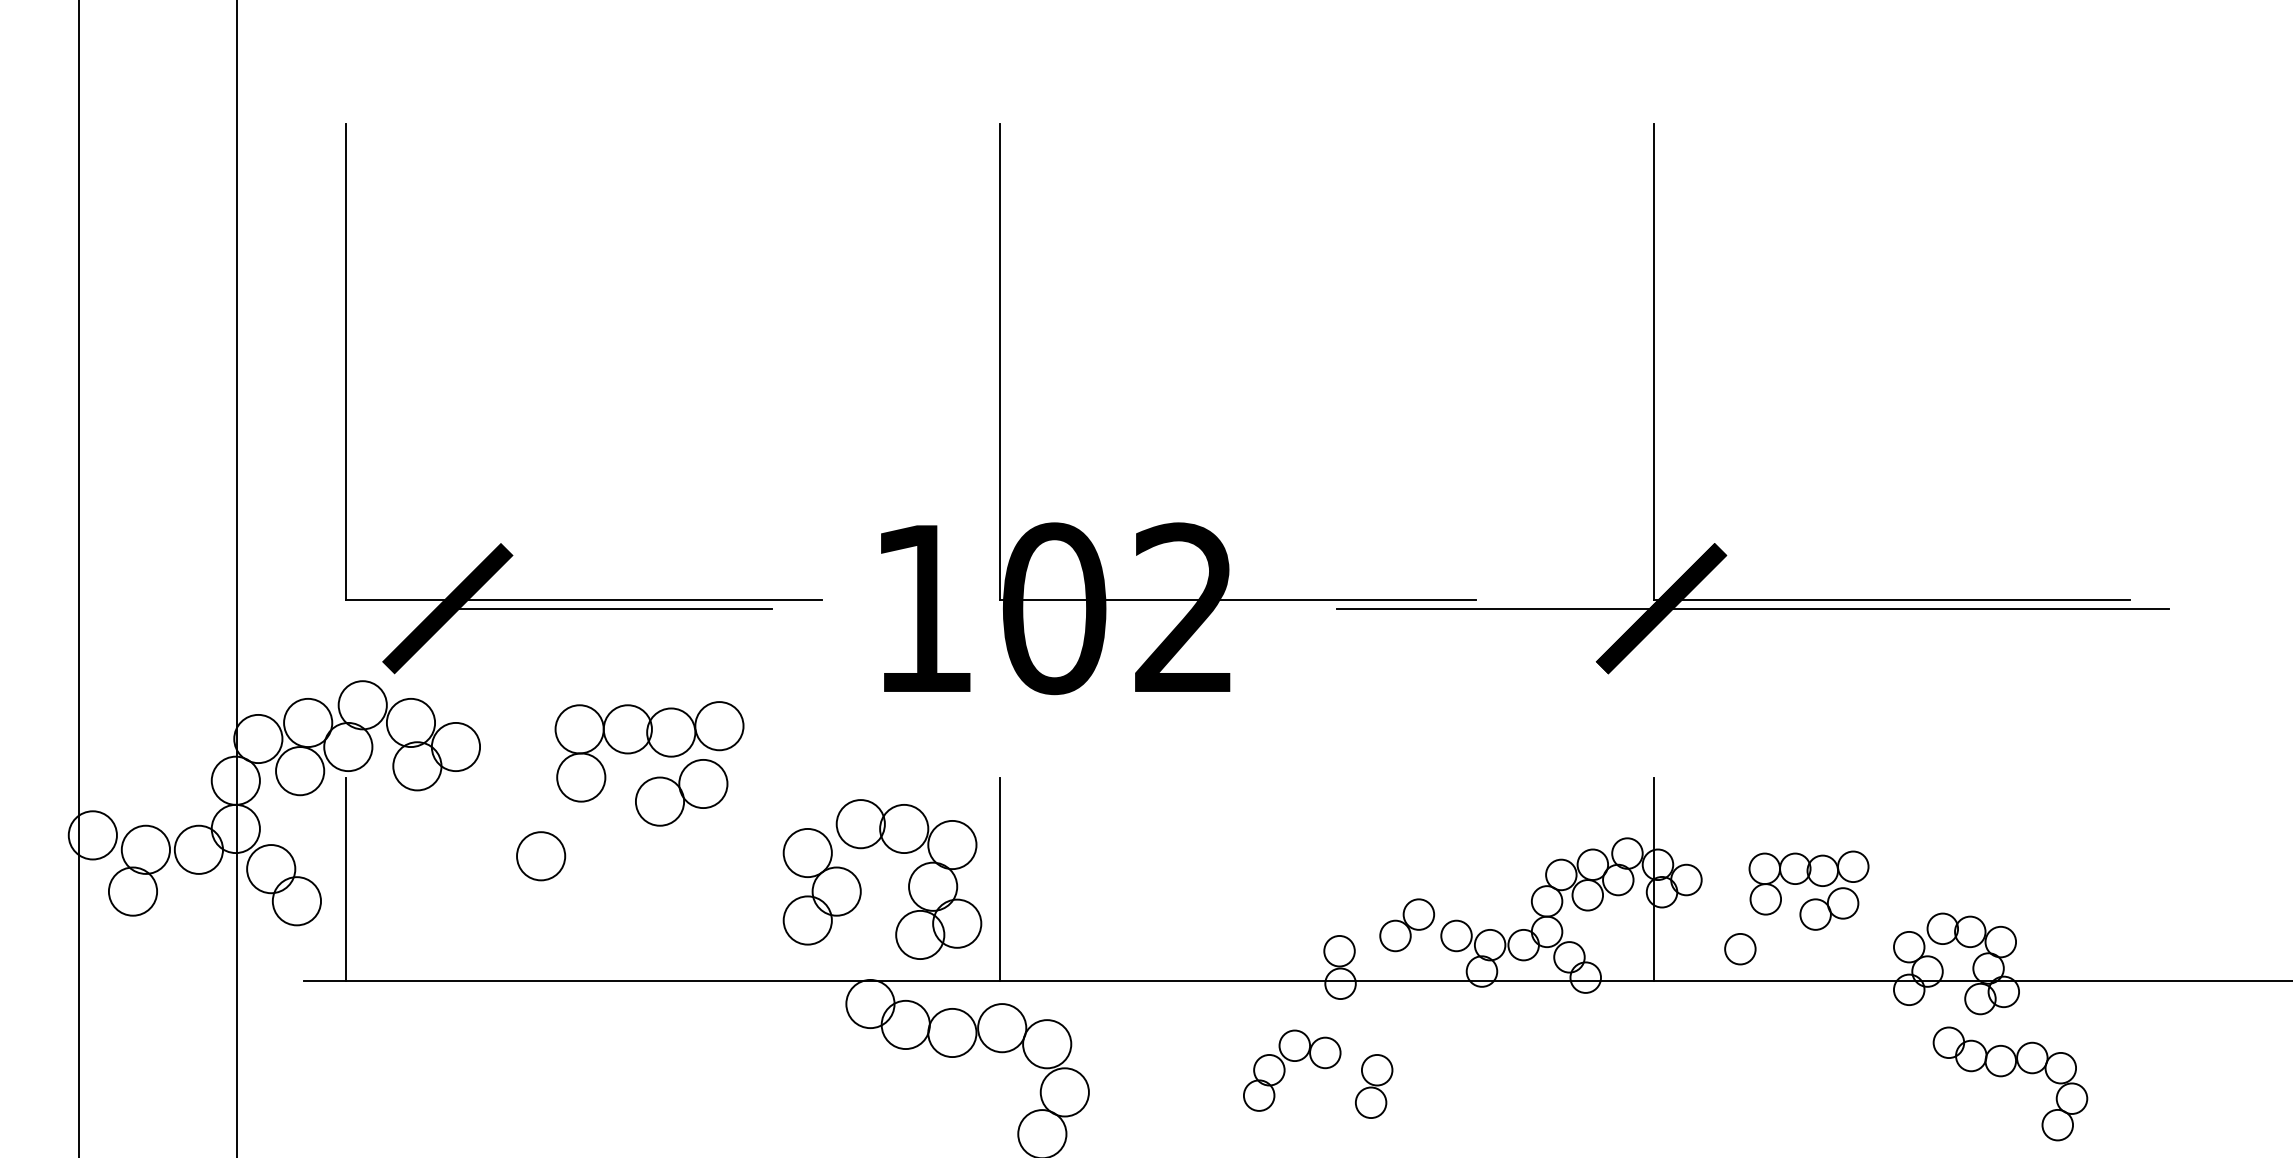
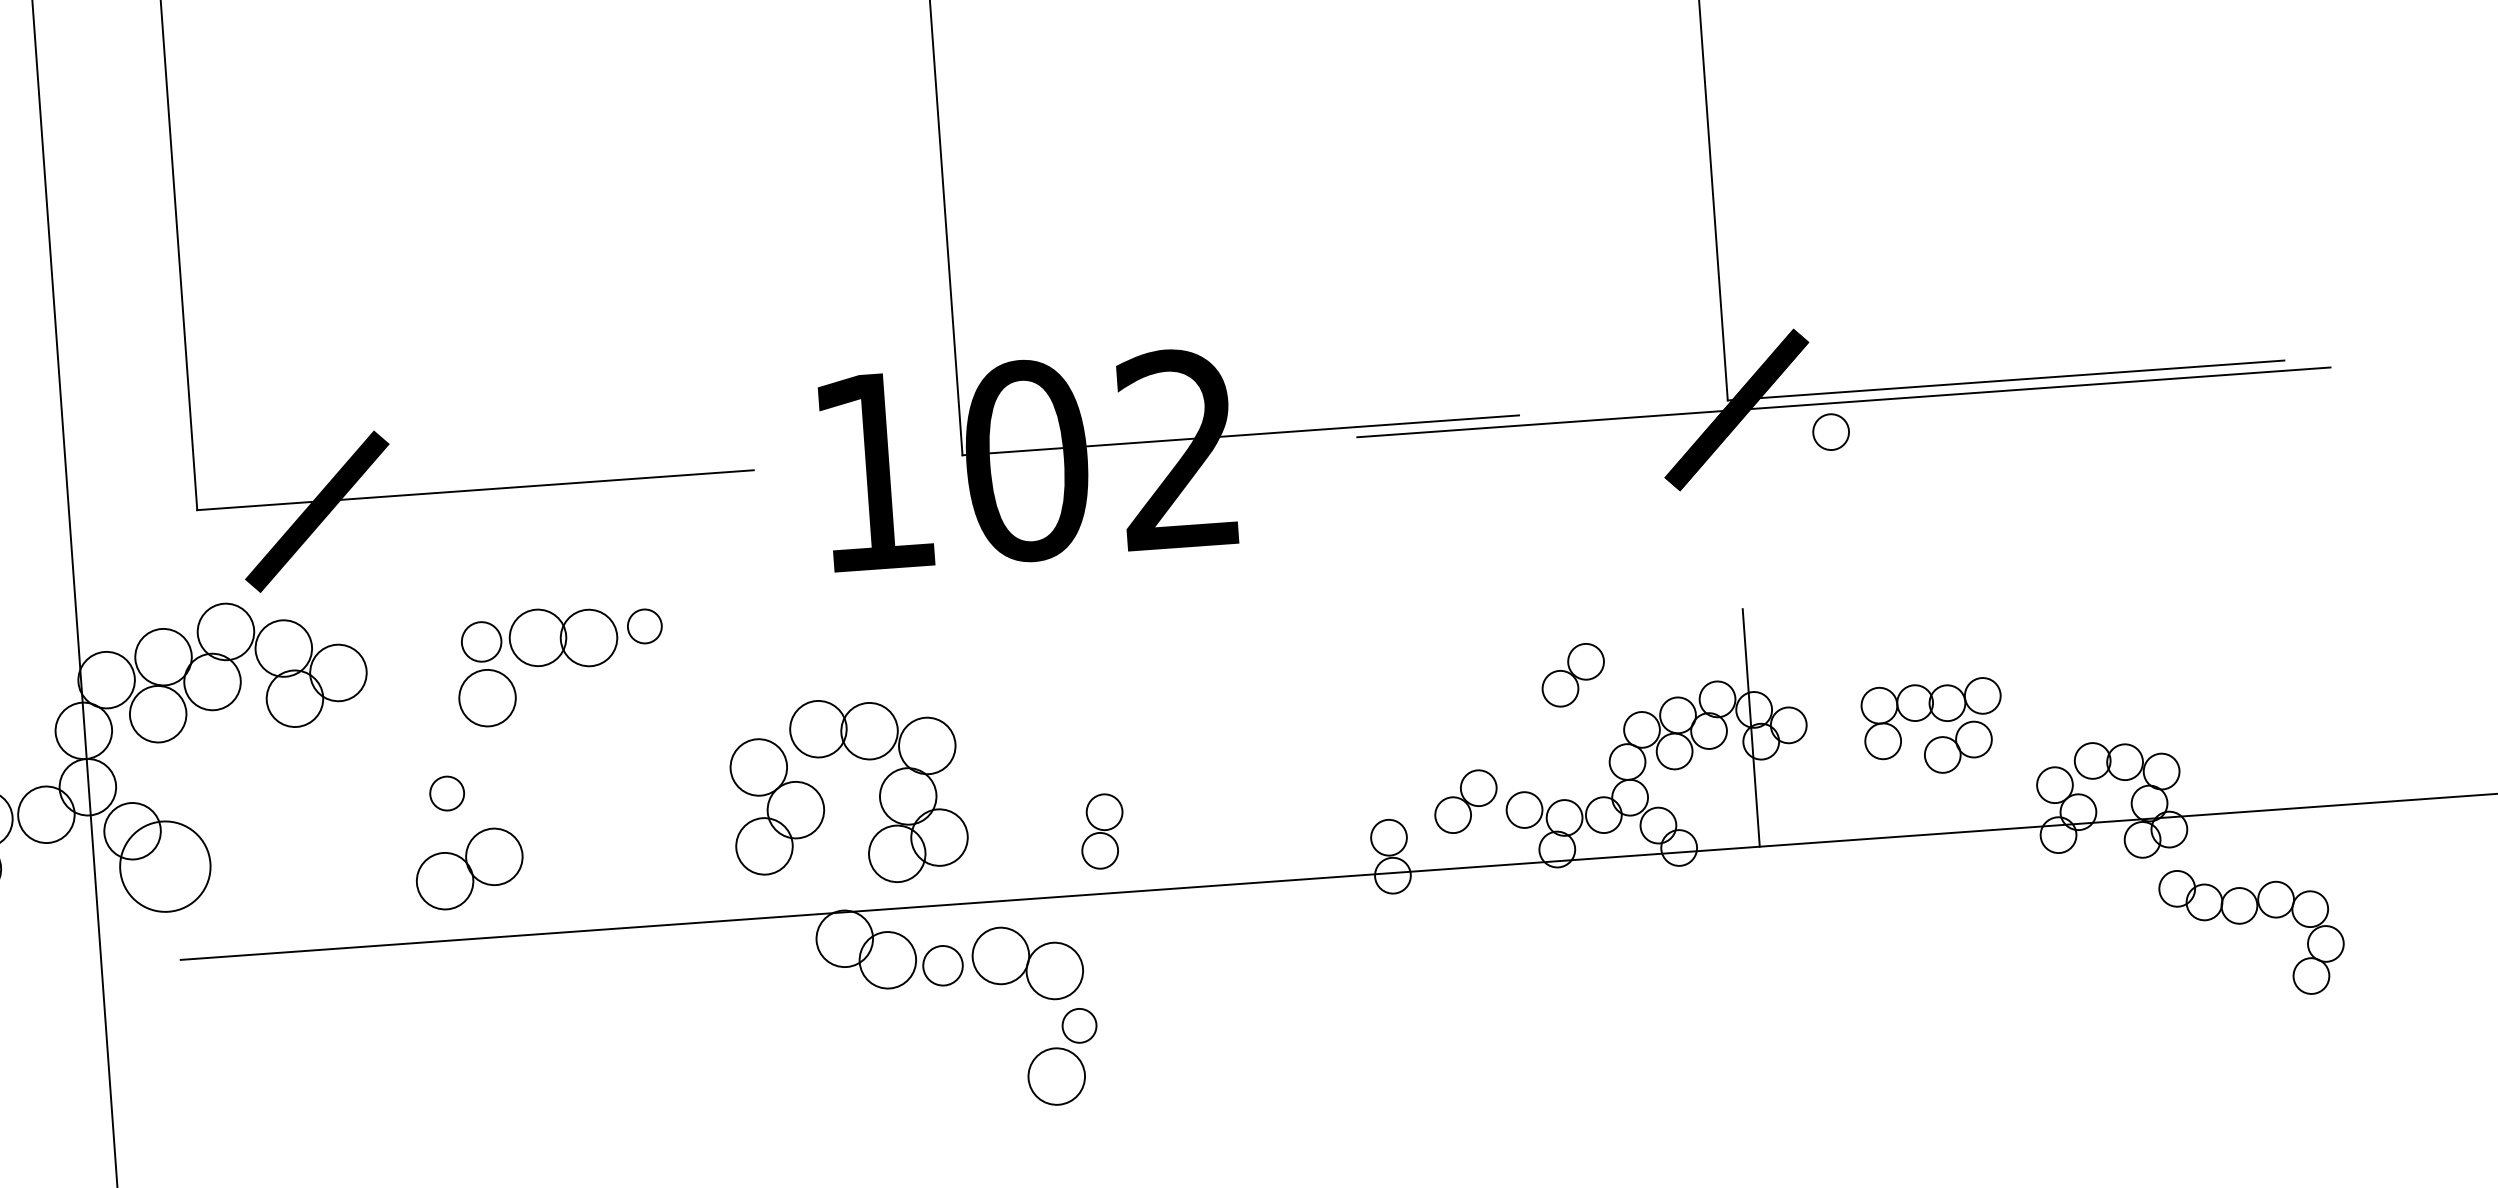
line: (609, 608) -> (506, 498), removed
circle: (719, 726) -> (644, 626), size x0.6
circle: (579, 729) -> (481, 642), size x0.7
part: (681, 792) -> (469, 868), moved
part: (1506, 824) -> (1573, 675), added
circle: (541, 856) -> (447, 793), size x0.6
line: (345, 879) -> (220, 837), removed
line: (1000, 879) -> (986, 782), removed
circle: (296, 901) -> (164, 867), size x1.6
circle: (1740, 949) -> (1831, 432), moved
circle: (952, 1032) -> (943, 965), size x0.7
part: (1285, 1070) -> (1335, 981), removed
part: (2006, 1076) -> (2247, 923), moved
part: (1374, 1086) -> (1102, 831), moved
circle: (1064, 1092) -> (1079, 1026), size x0.6

